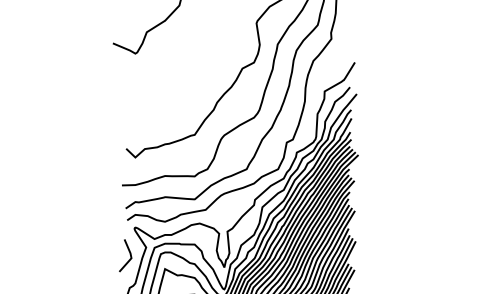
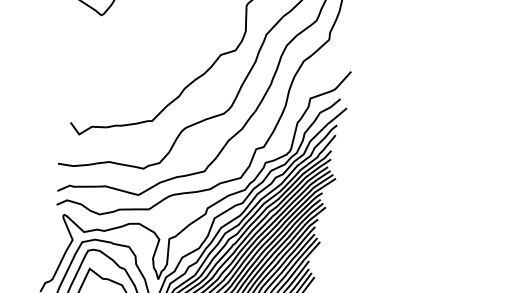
line: (129, 254) -> (52, 244), removed

